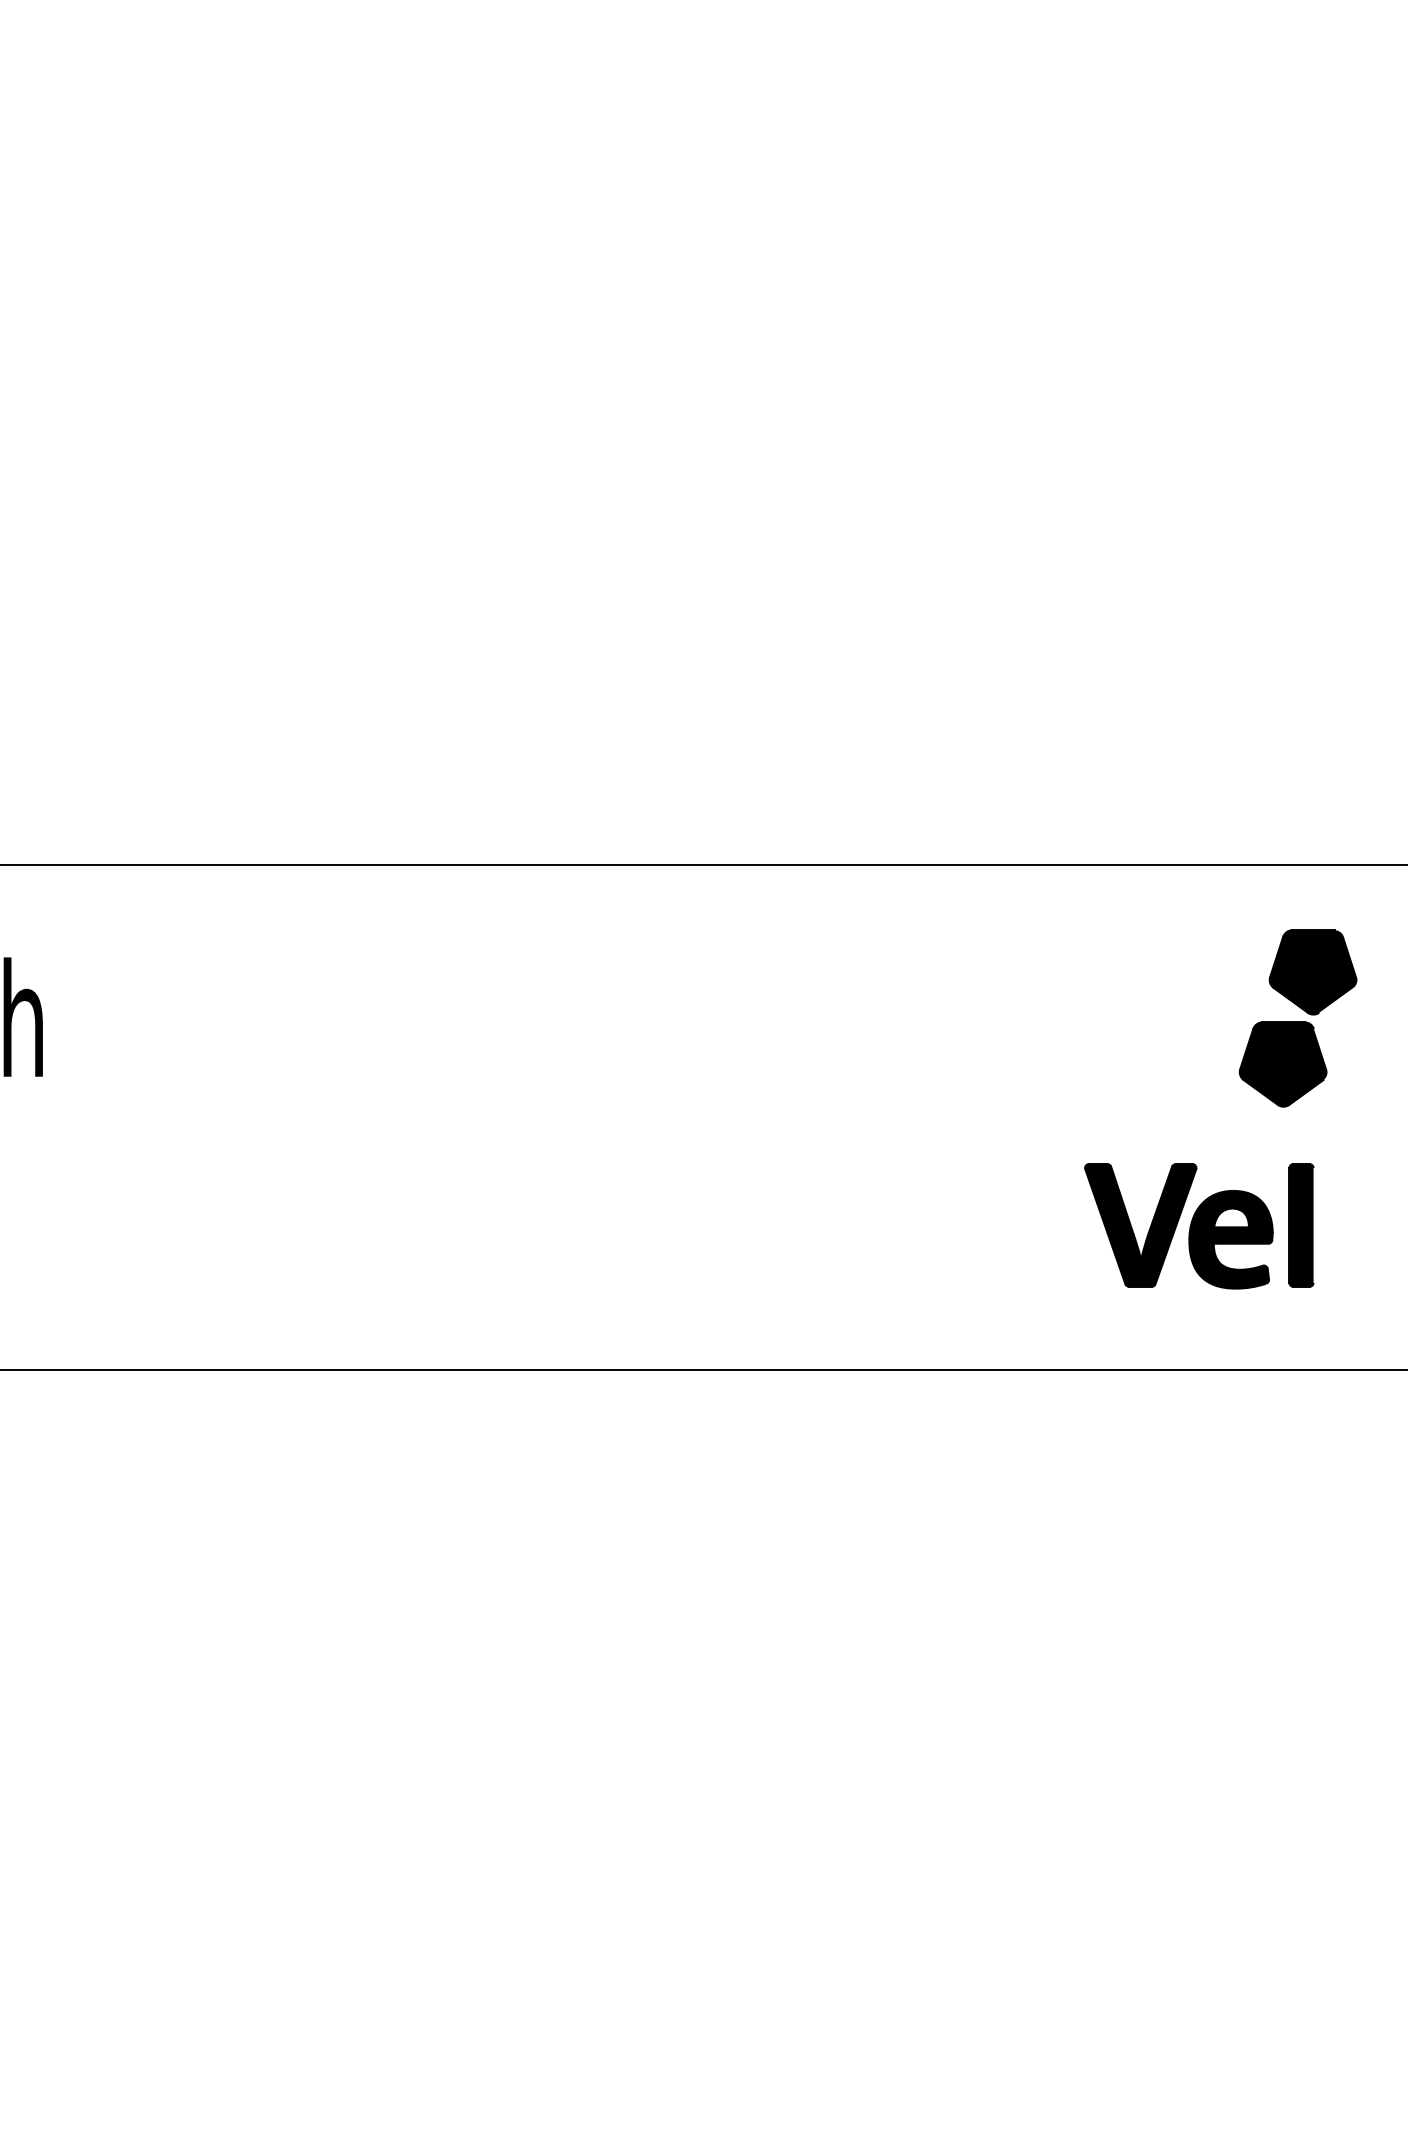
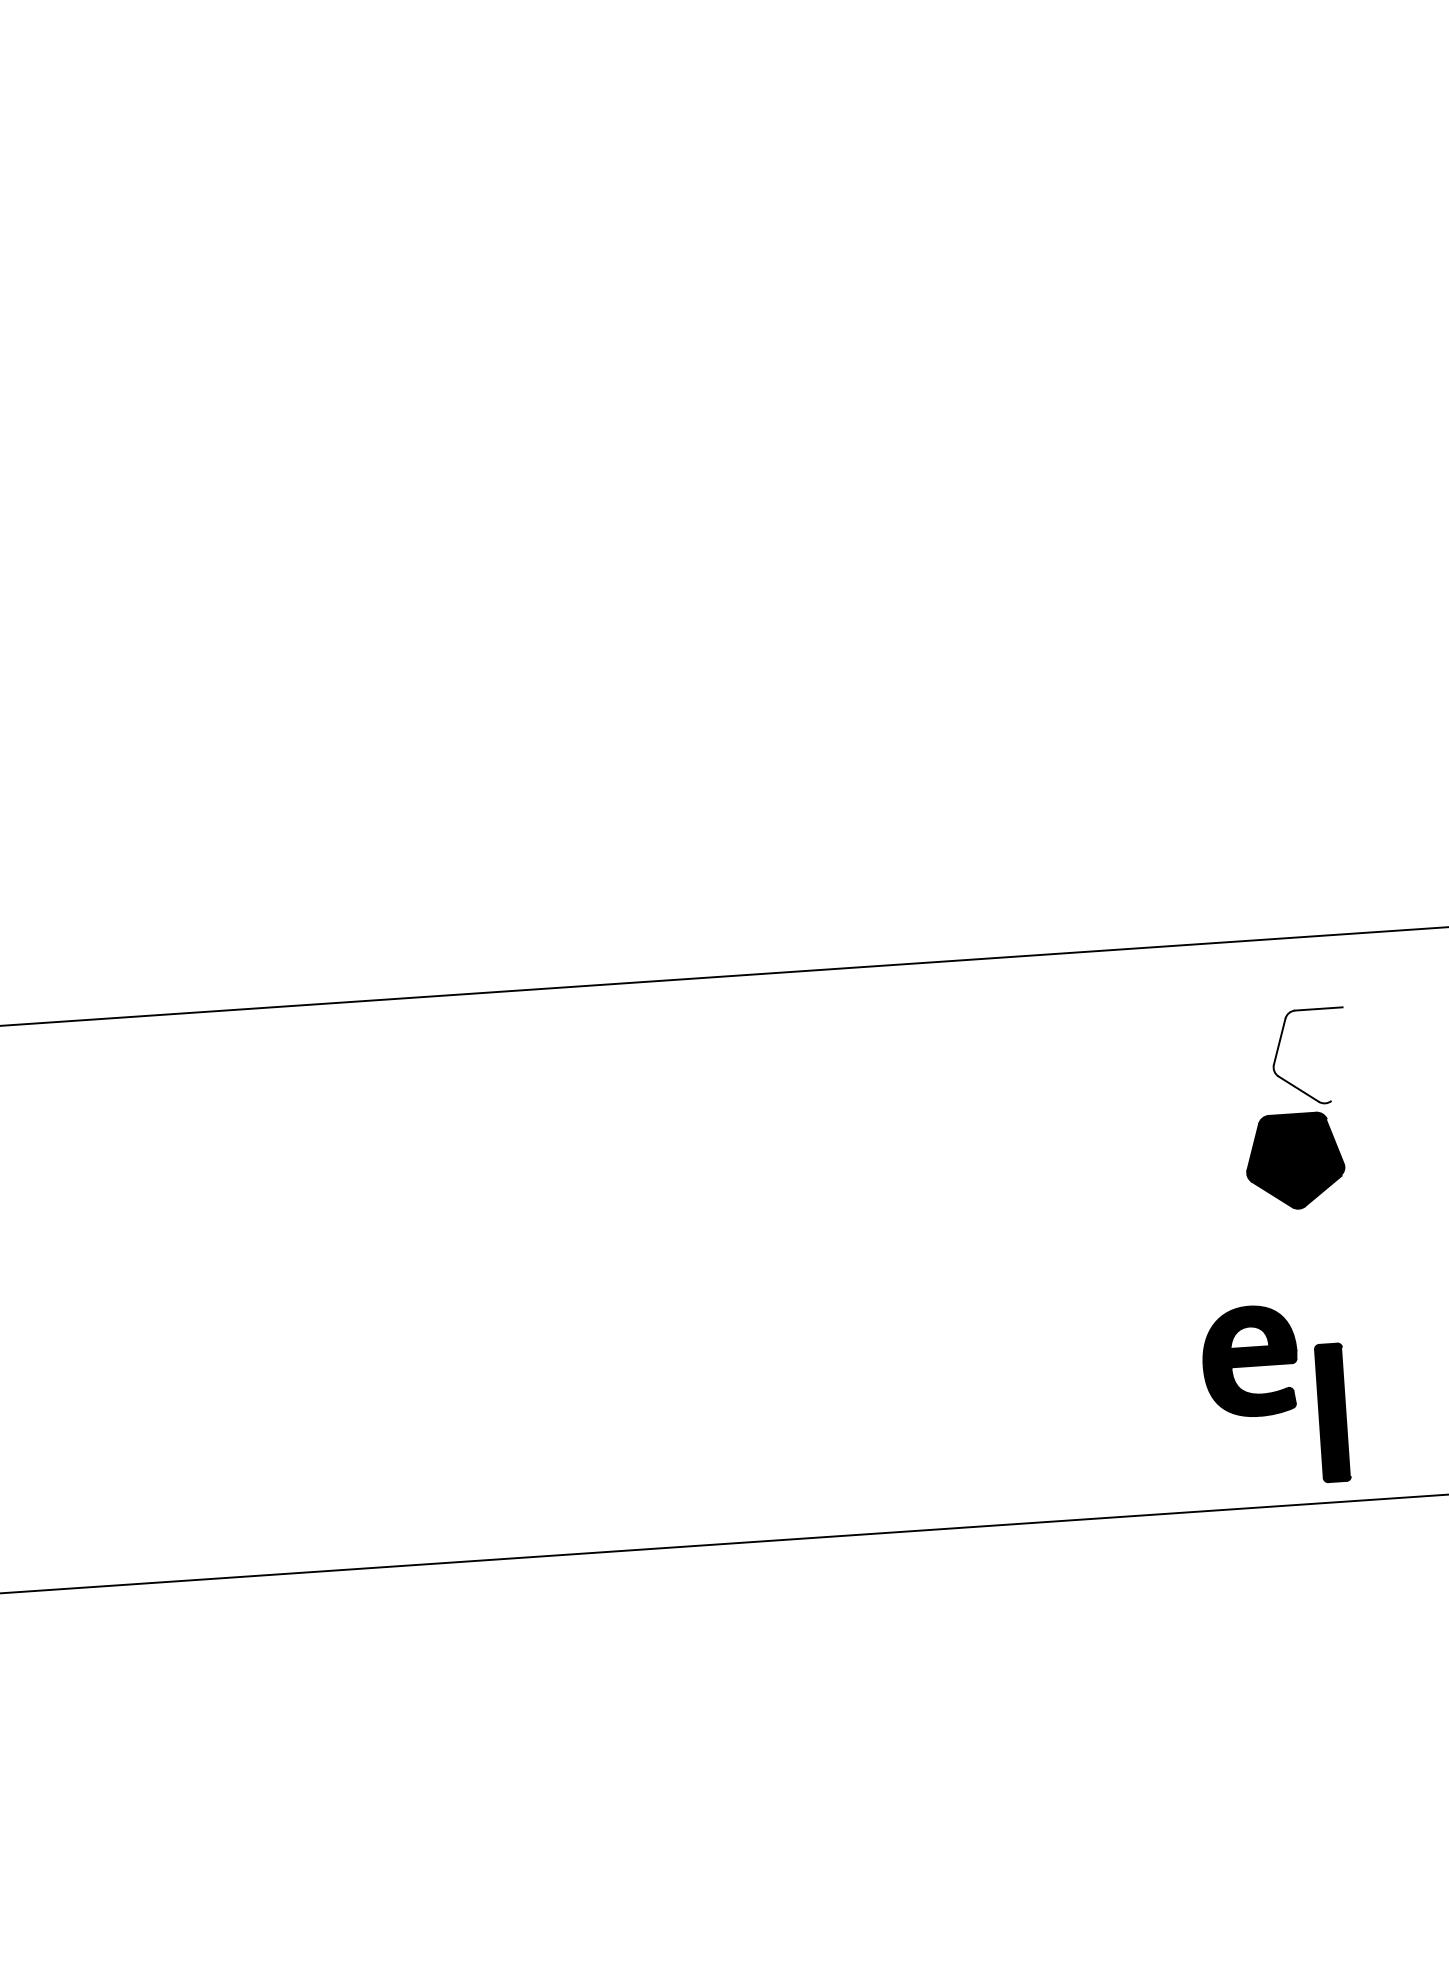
fill: (1313, 972) -> (1322, 1056), removed
part: (1301, 1225) -> (1332, 1412), moved
part: (1132, 1227) -> (1139, 1355), removed

